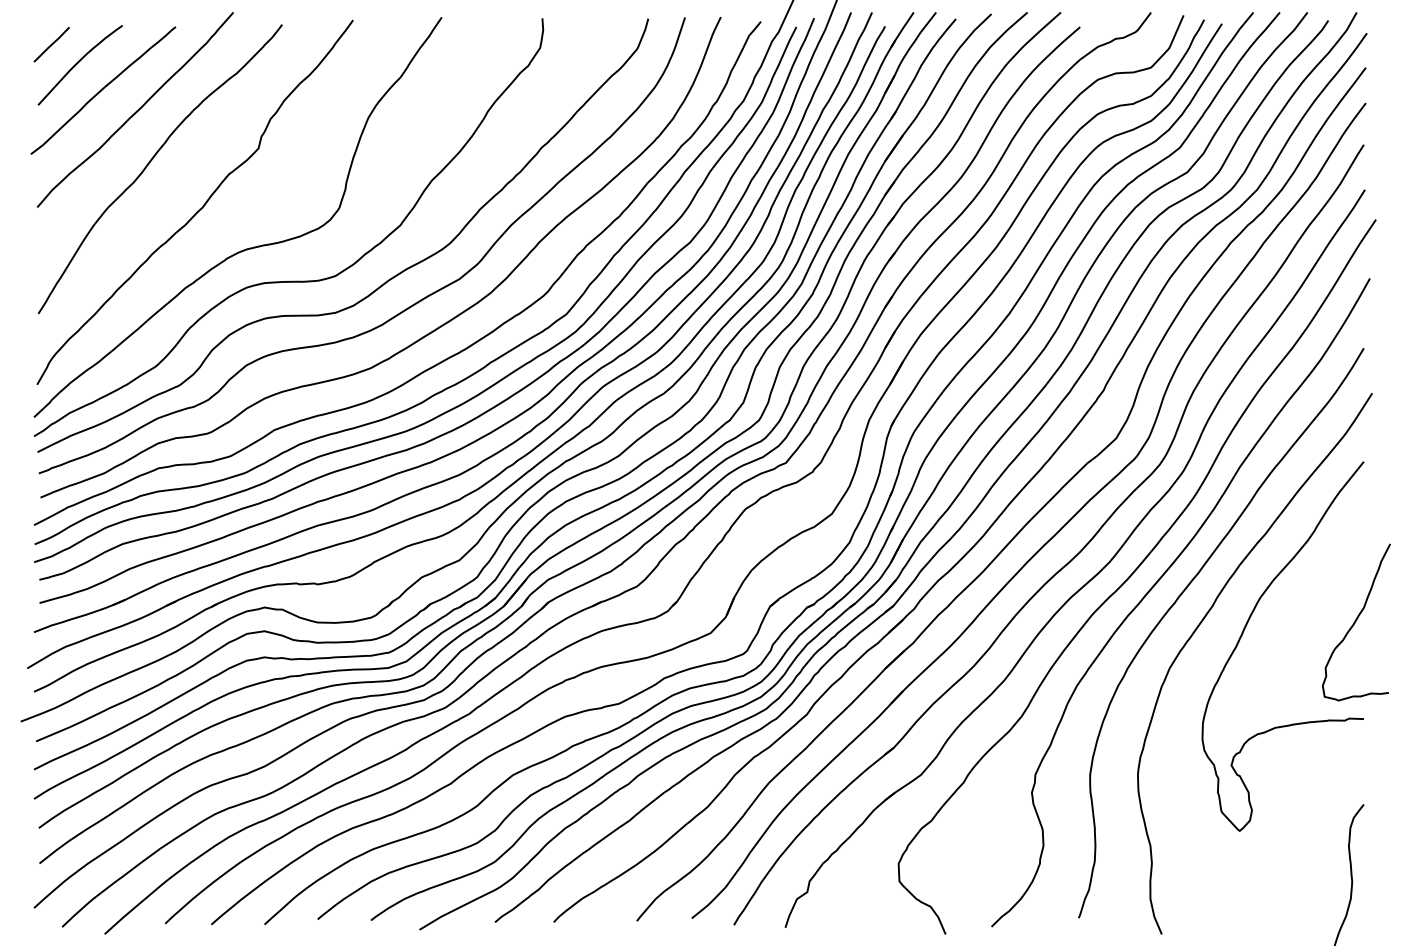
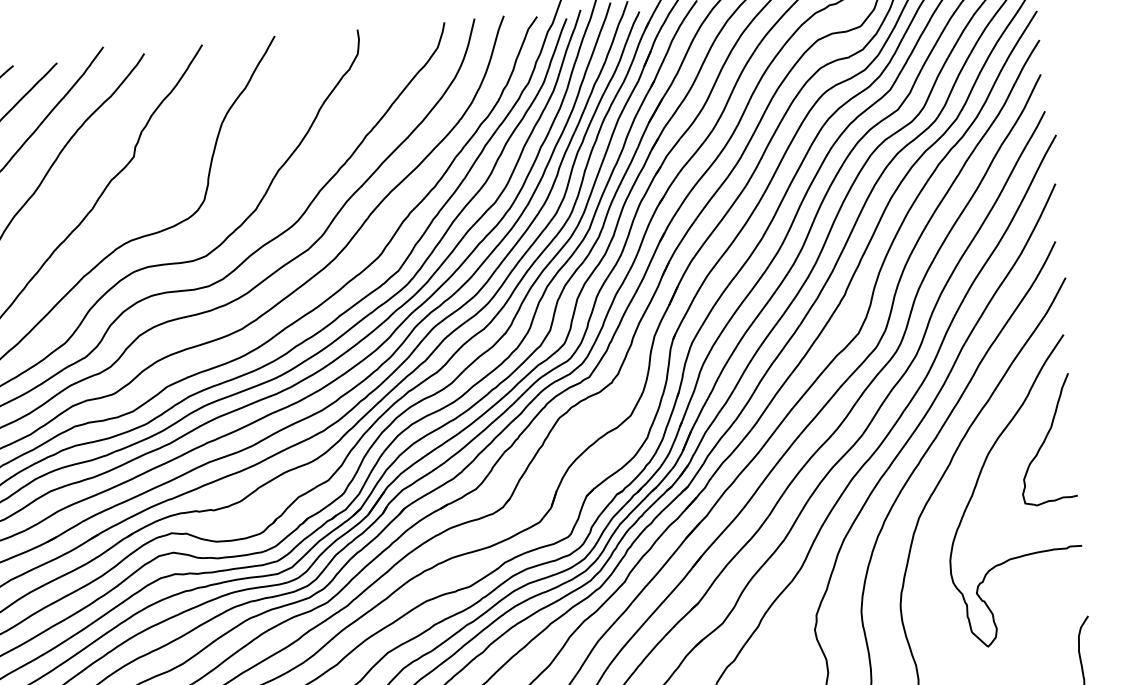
curve: (1356, 621) -> (1046, 439), moved

